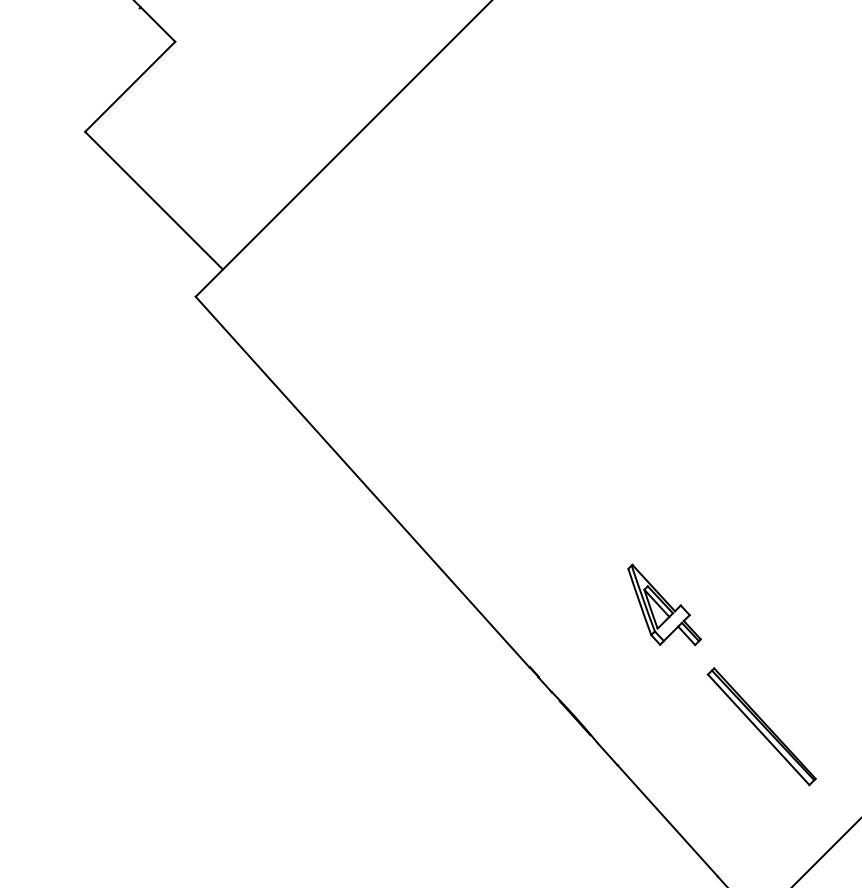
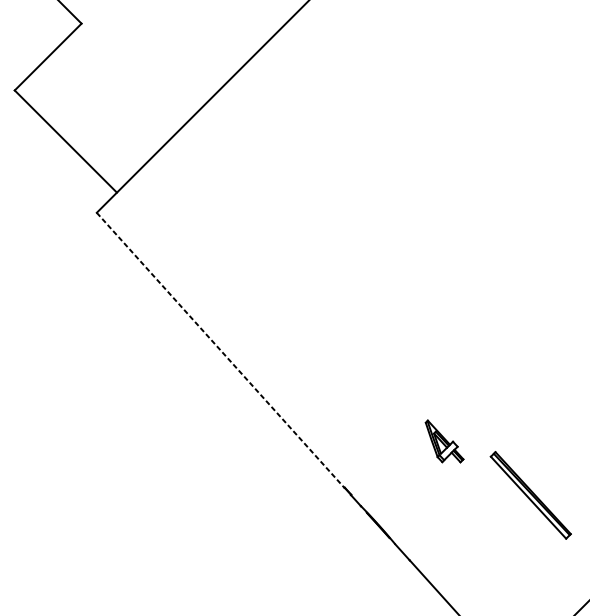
line: (363, 482) -> (221, 350), solid -> dashed
part: (664, 604) -> (444, 441), size x0.7
part: (761, 726) -> (530, 495), moved

